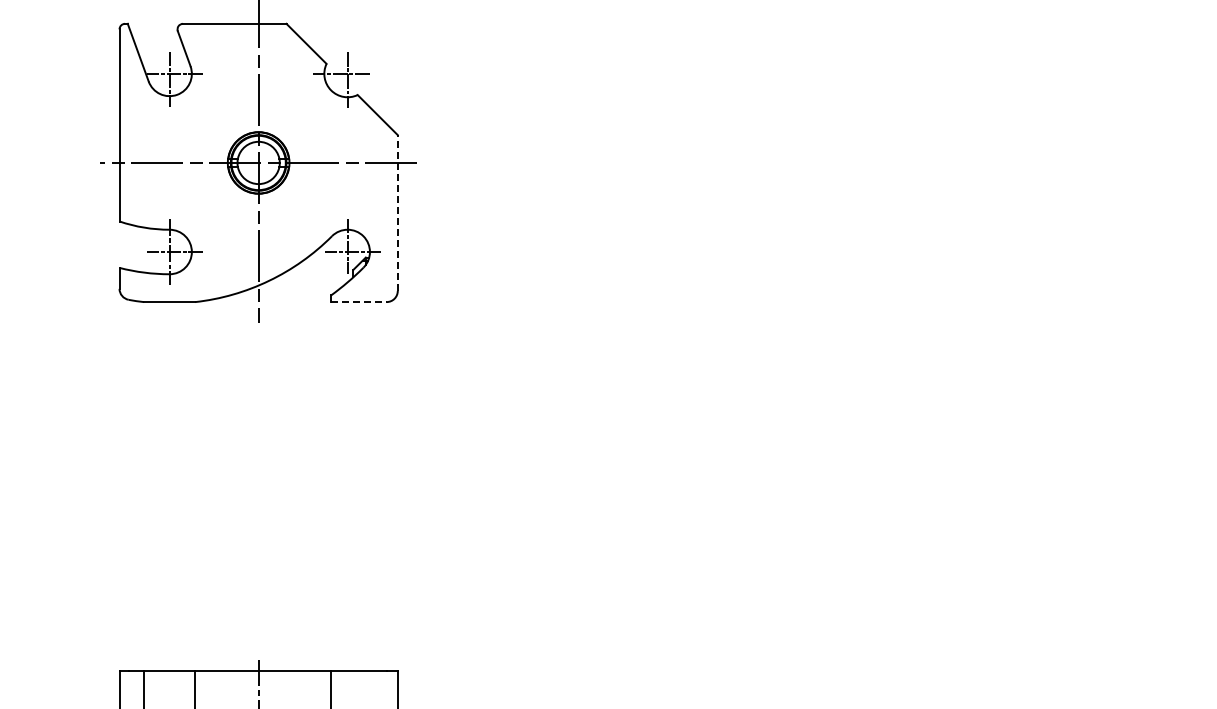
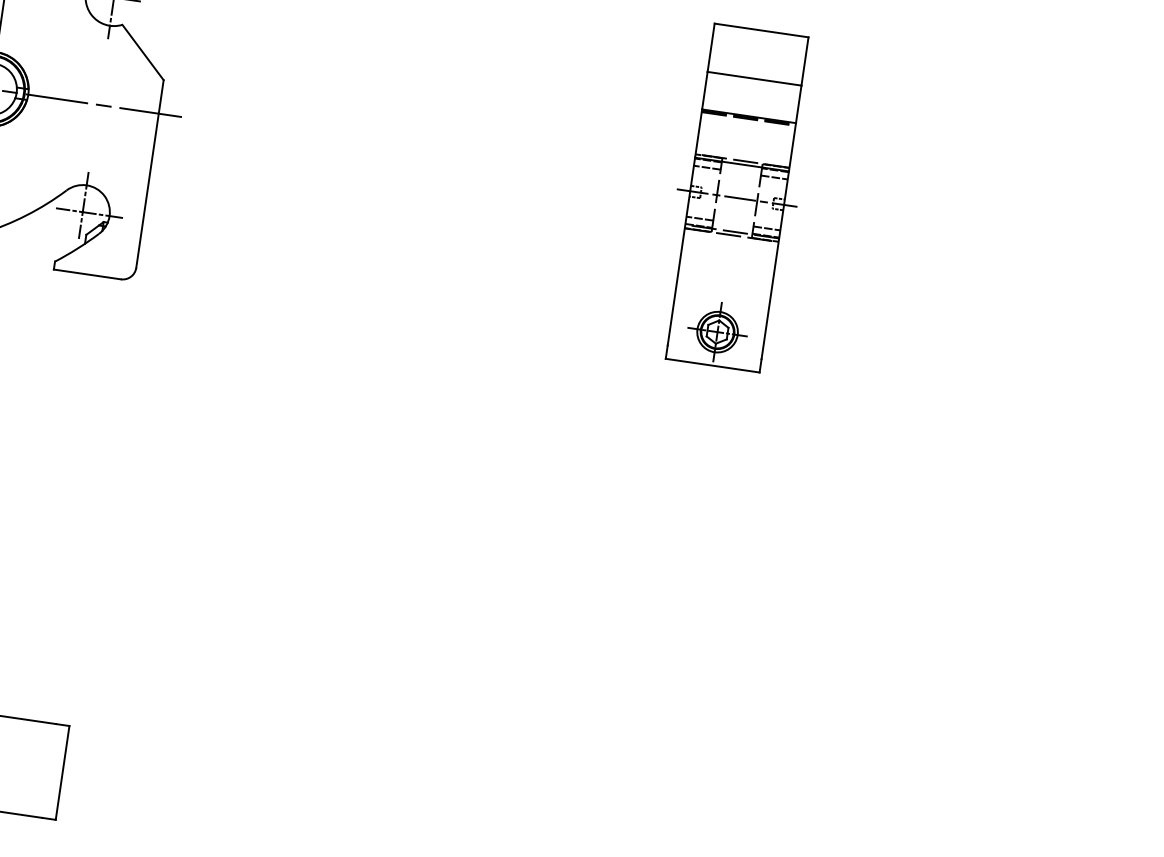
part: (877, 162) -> (736, 197), added
line: (397, 213) -> (149, 174), dashed -> solid
line: (358, 302) -> (86, 274), dashed -> solid

